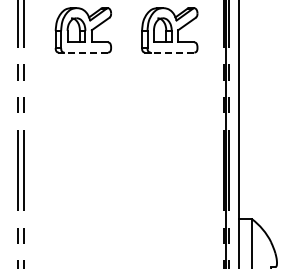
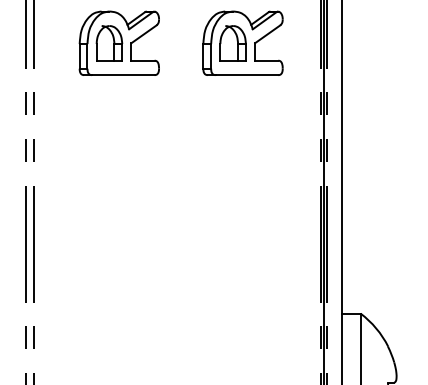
line: (86, 52) -> (123, 75), dashed -> solid
line: (172, 52) -> (246, 75), dashed -> solid

